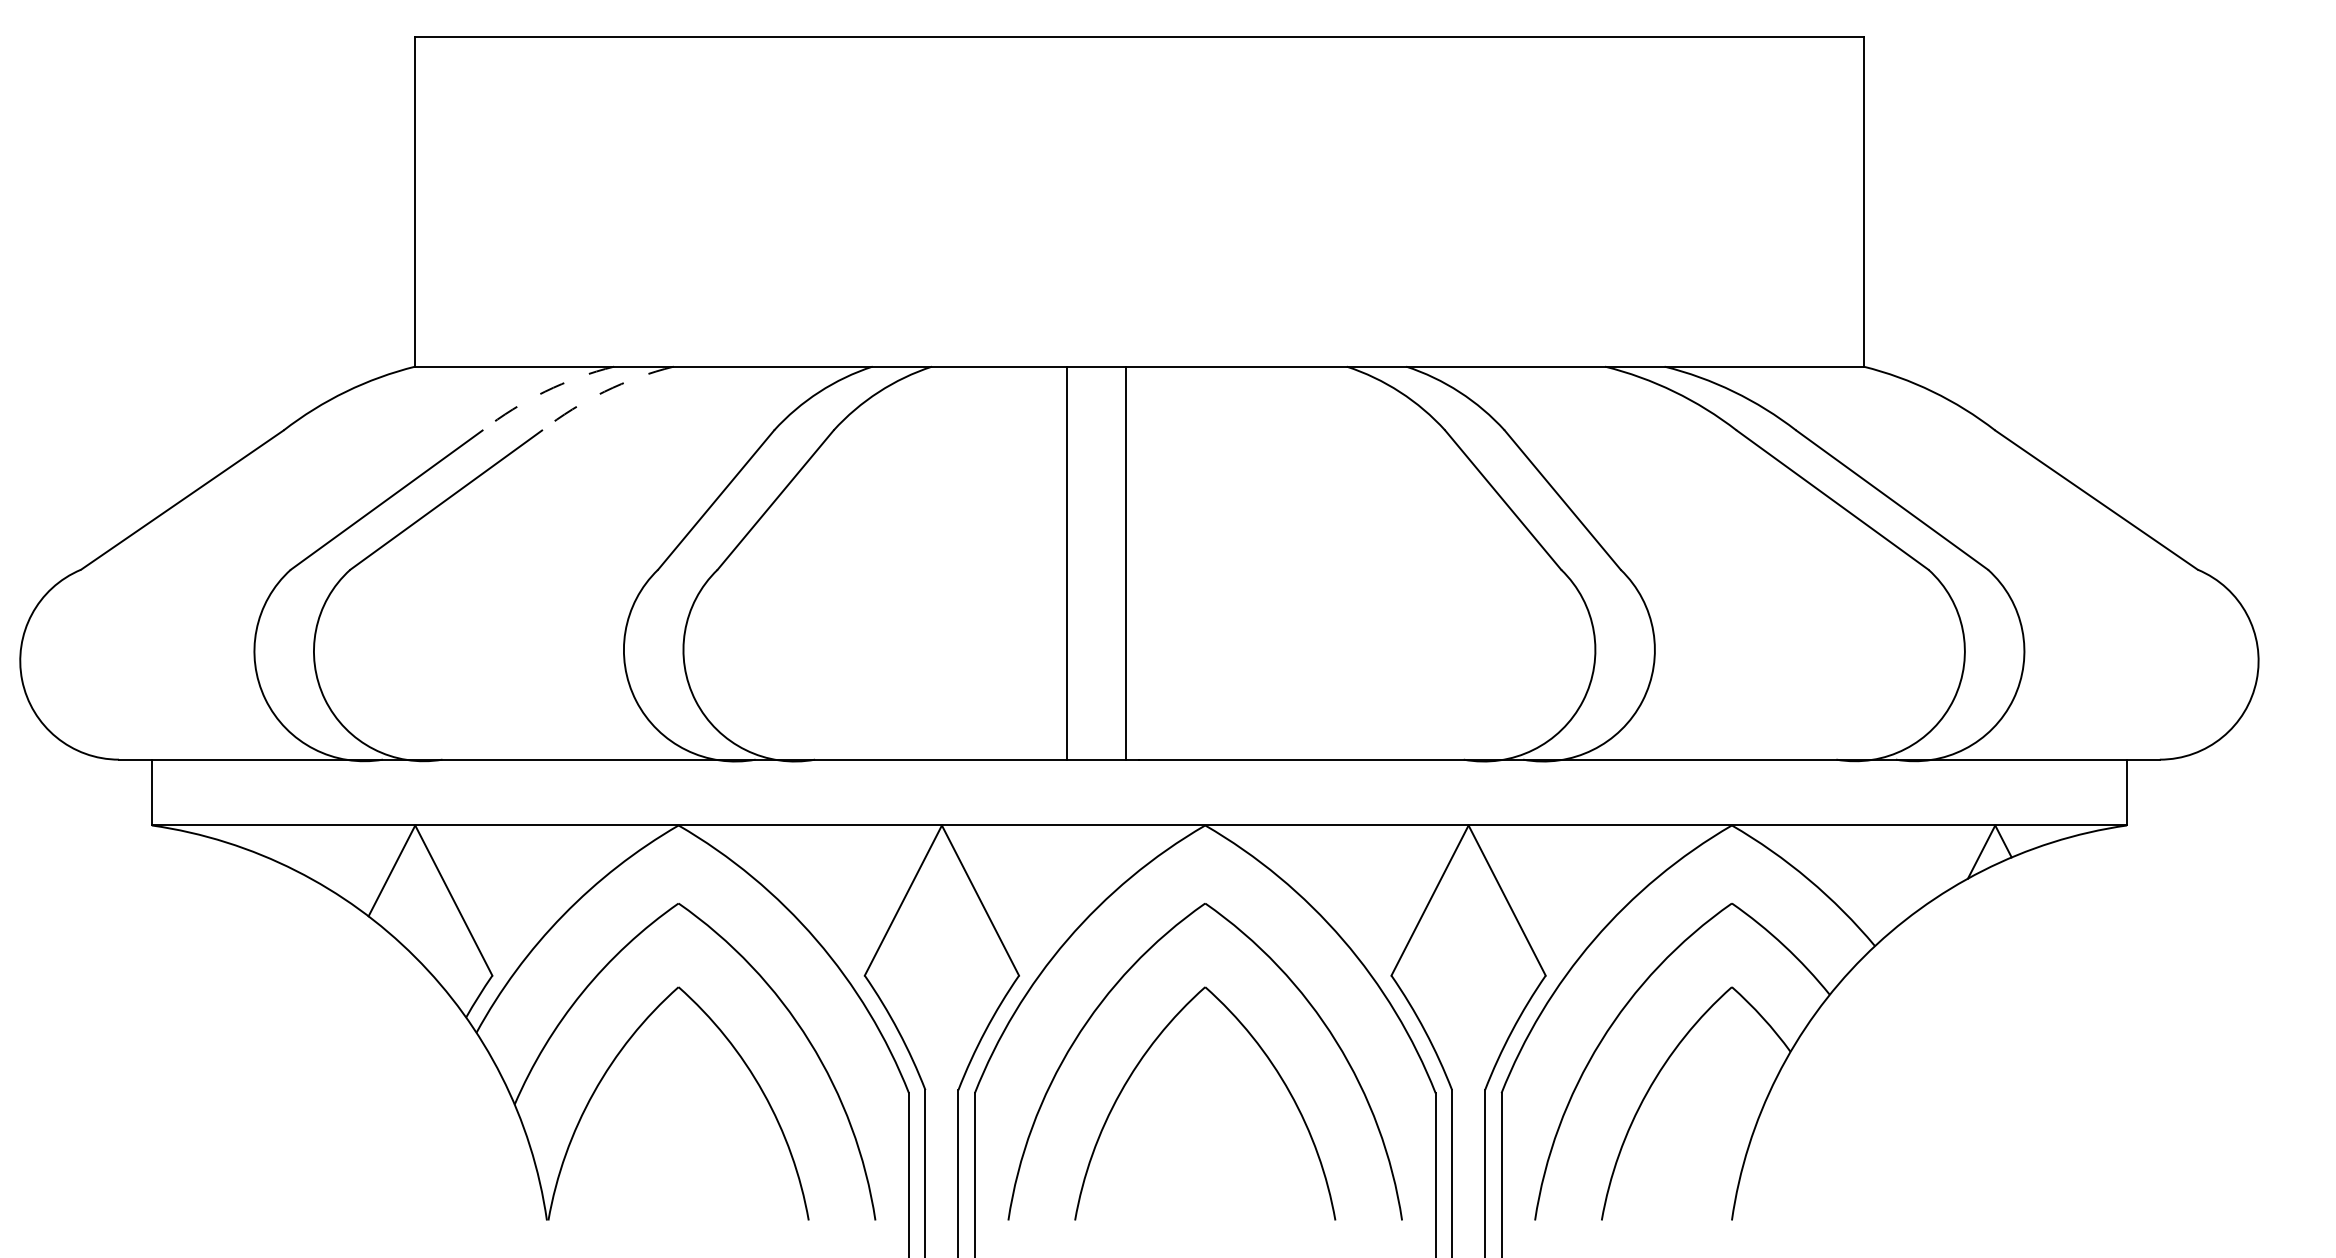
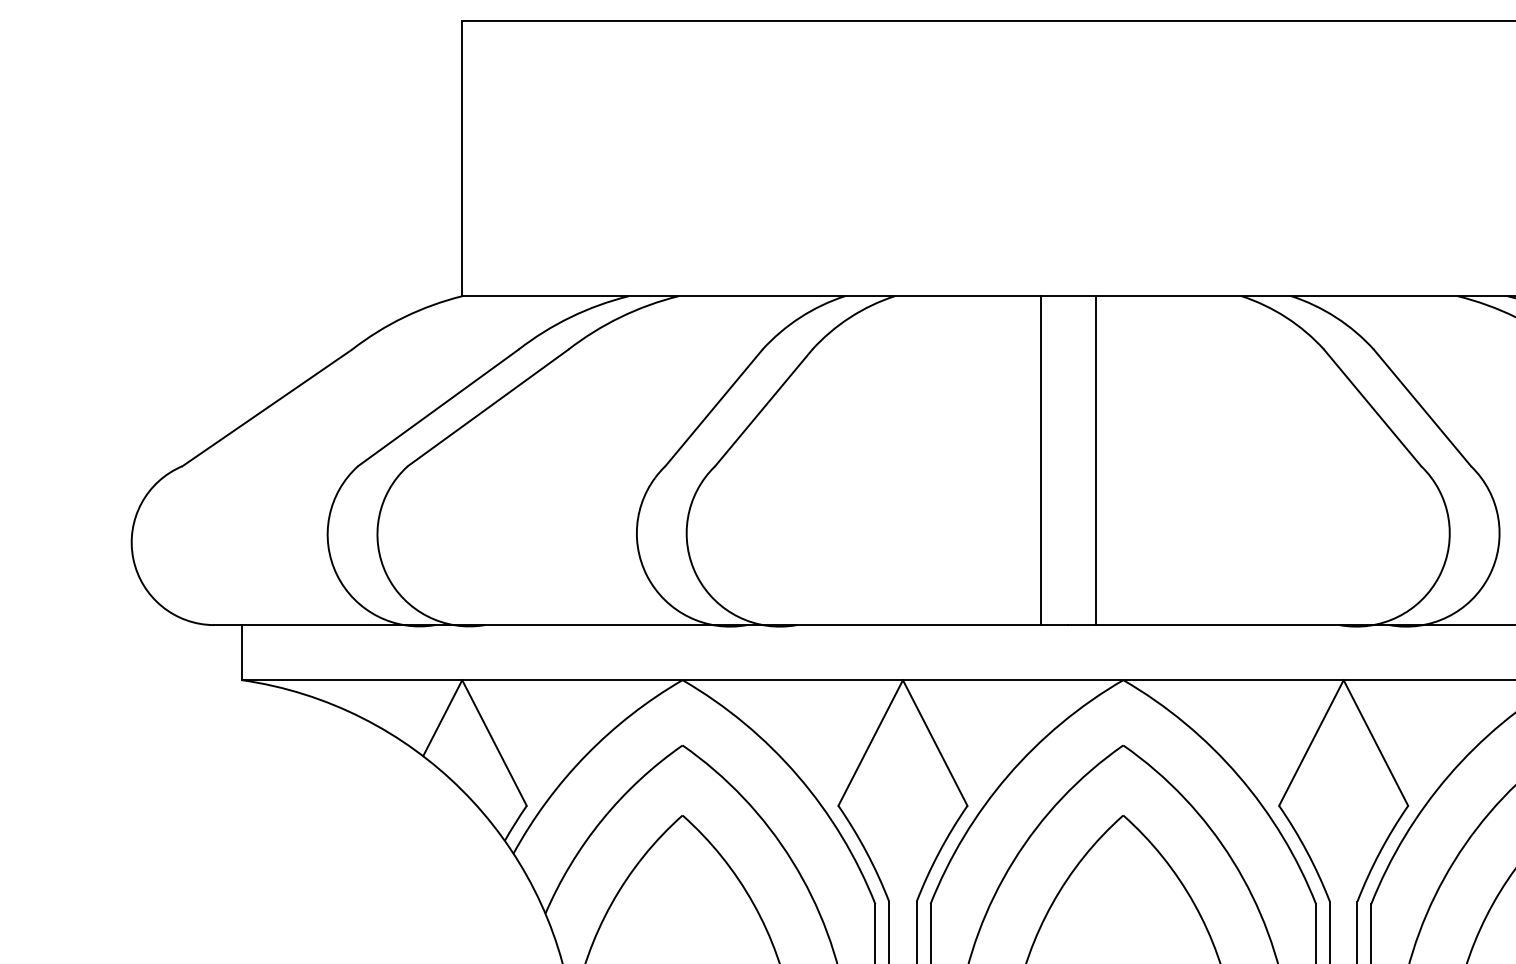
arc: (545, 391) -> (571, 317), dashed -> solid
arc: (604, 391) -> (620, 317), dashed -> solid
line: (1066, 562) -> (1040, 460), moved
line: (1126, 562) -> (1095, 460), moved

